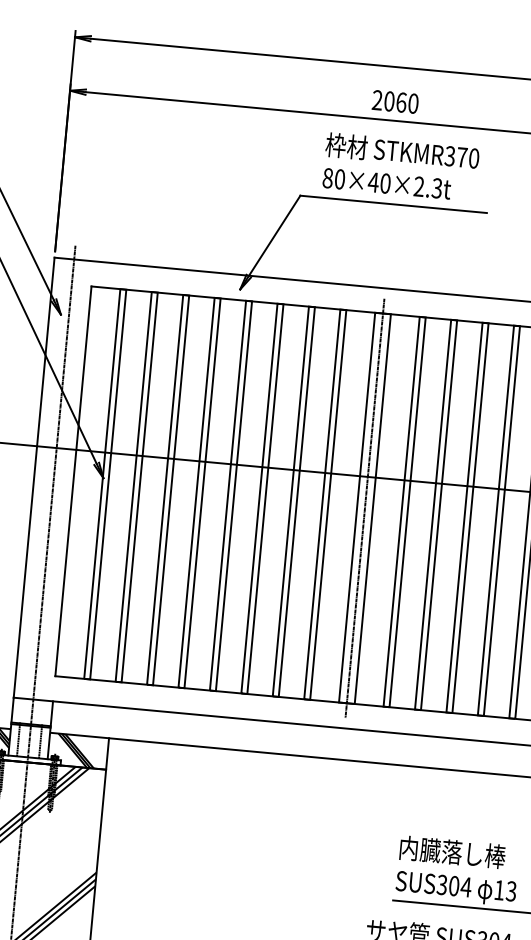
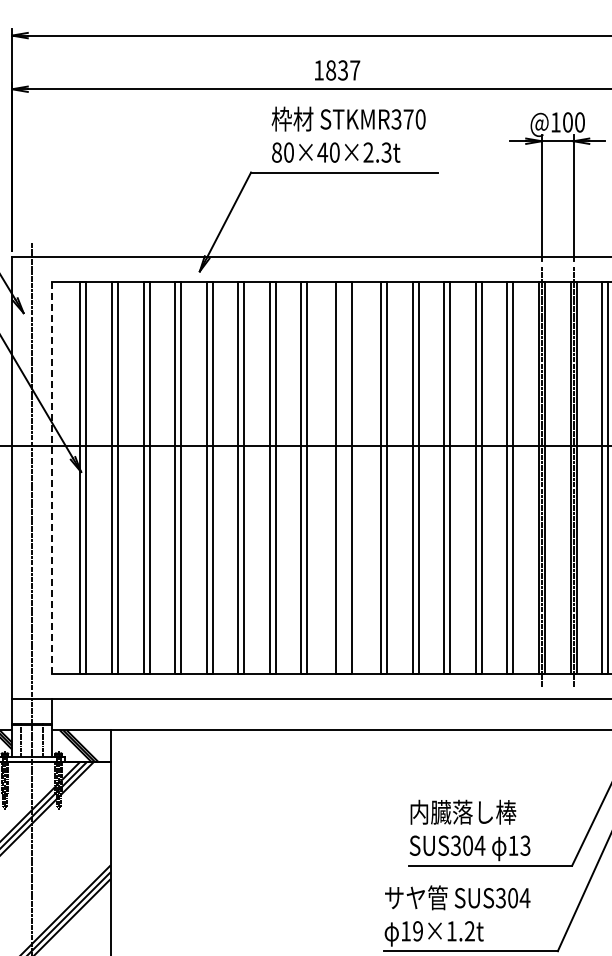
text: (395, 102) -> (337, 70), 2060 -> 1837
line: (73, 480) -> (51, 477), solid -> dashed
line: (365, 508) -> (344, 477), removed

